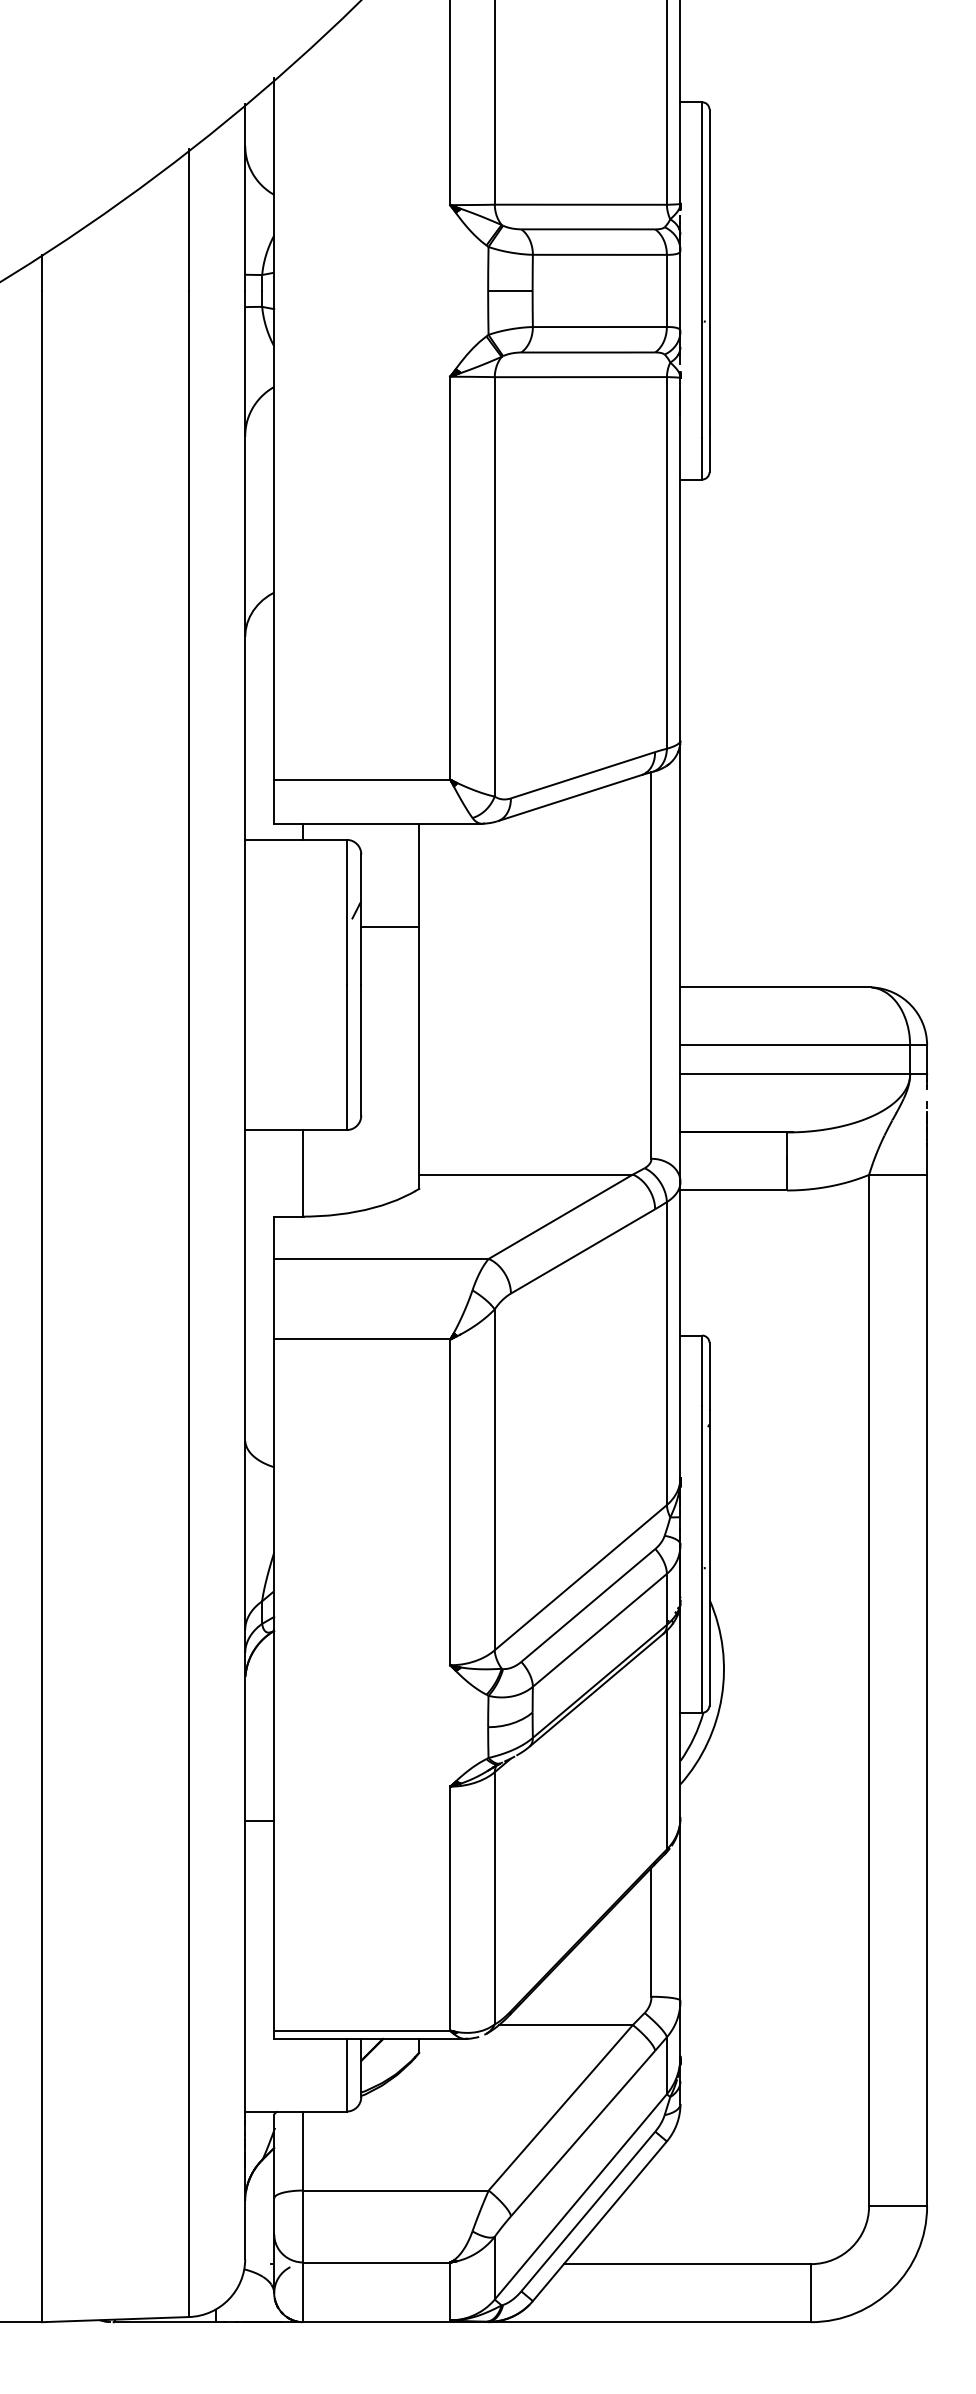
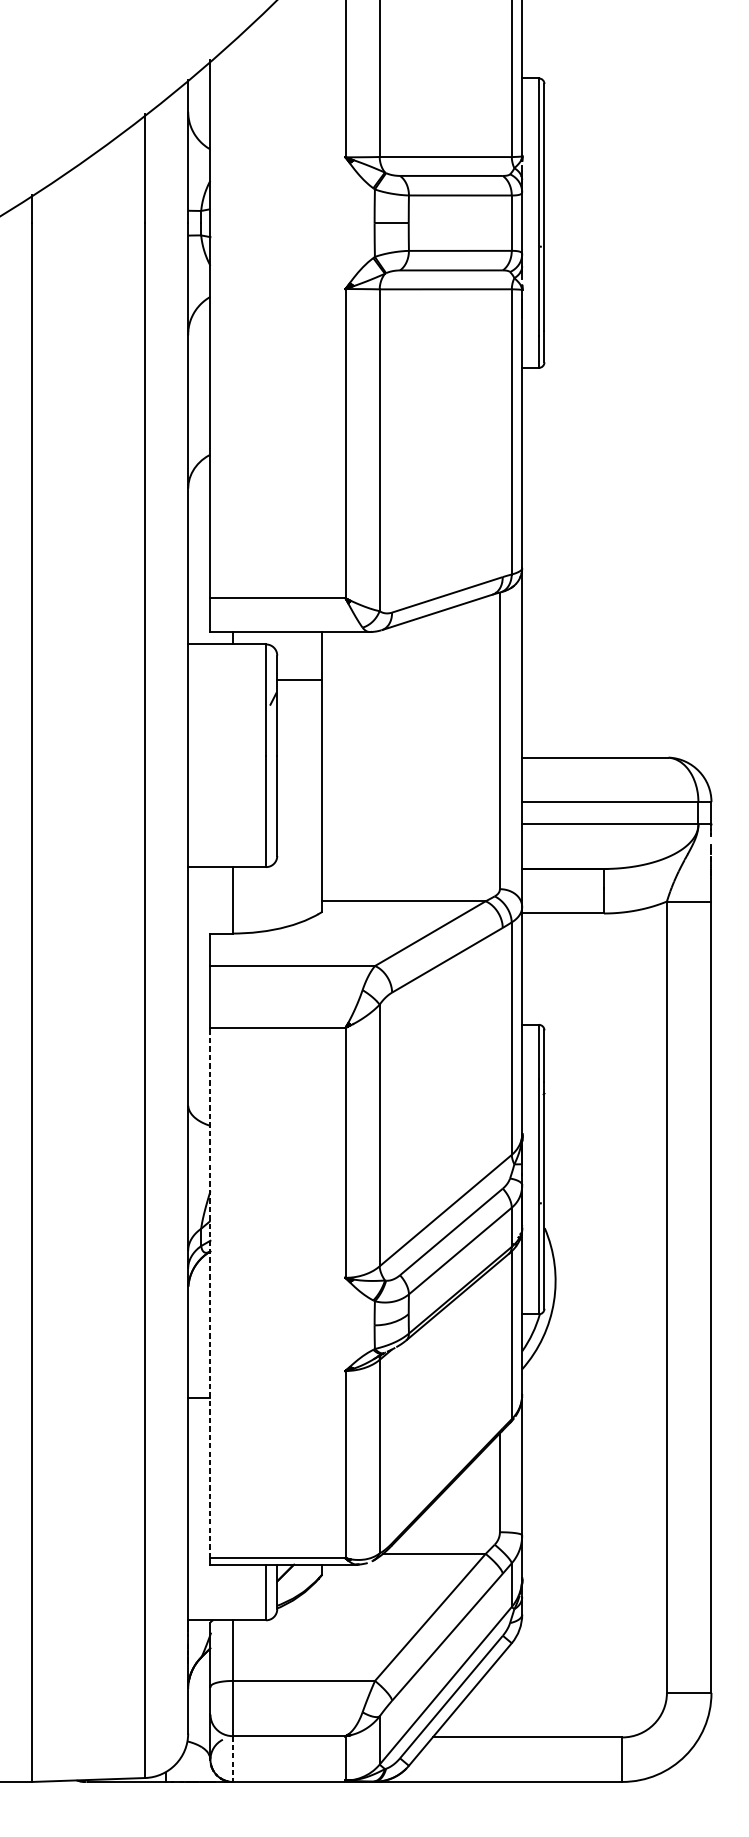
line: (390, 926) -> (299, 679), moved
line: (274, 1685) -> (210, 1293), solid -> dashed
line: (303, 2292) -> (232, 1759), solid -> dashed

